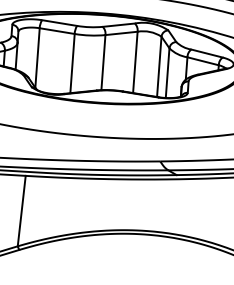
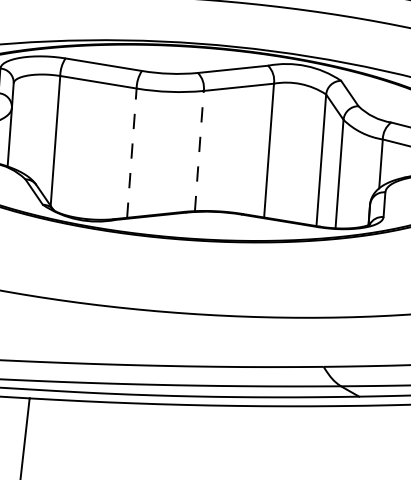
line: (103, 62) -> (199, 150), solid -> dashed
line: (72, 63) -> (131, 152), solid -> dashed

